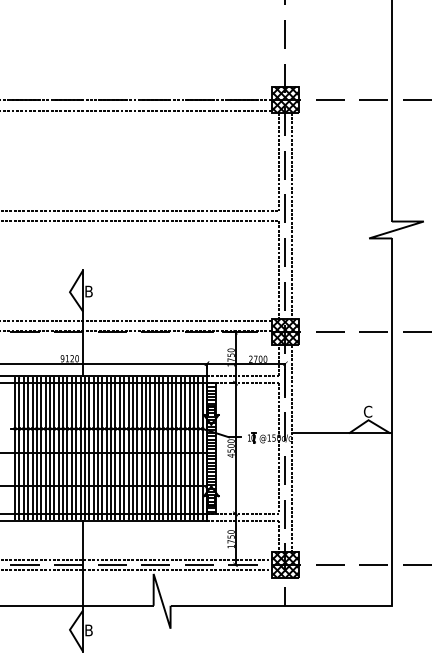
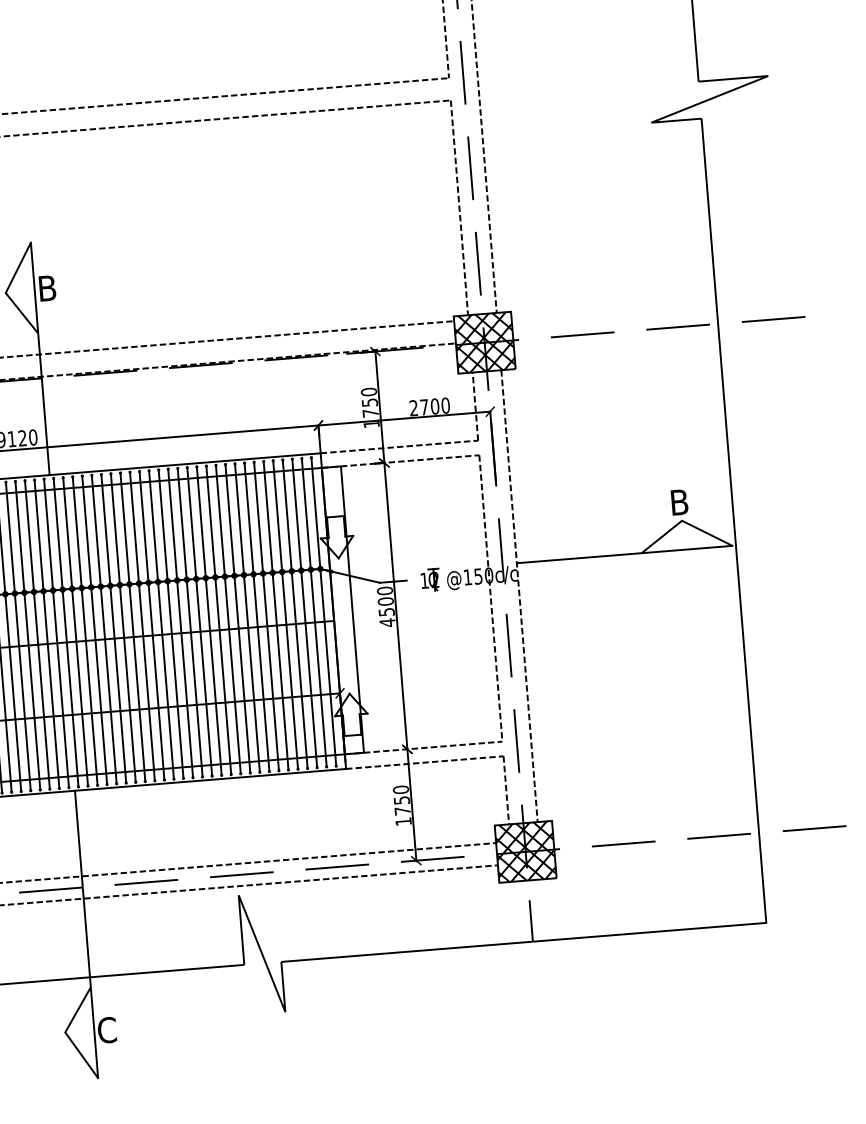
text: (367, 411) -> (678, 501), C -> B
hatch: (210, 449) -> (341, 612), removed
text: (88, 630) -> (106, 1030), B -> C

